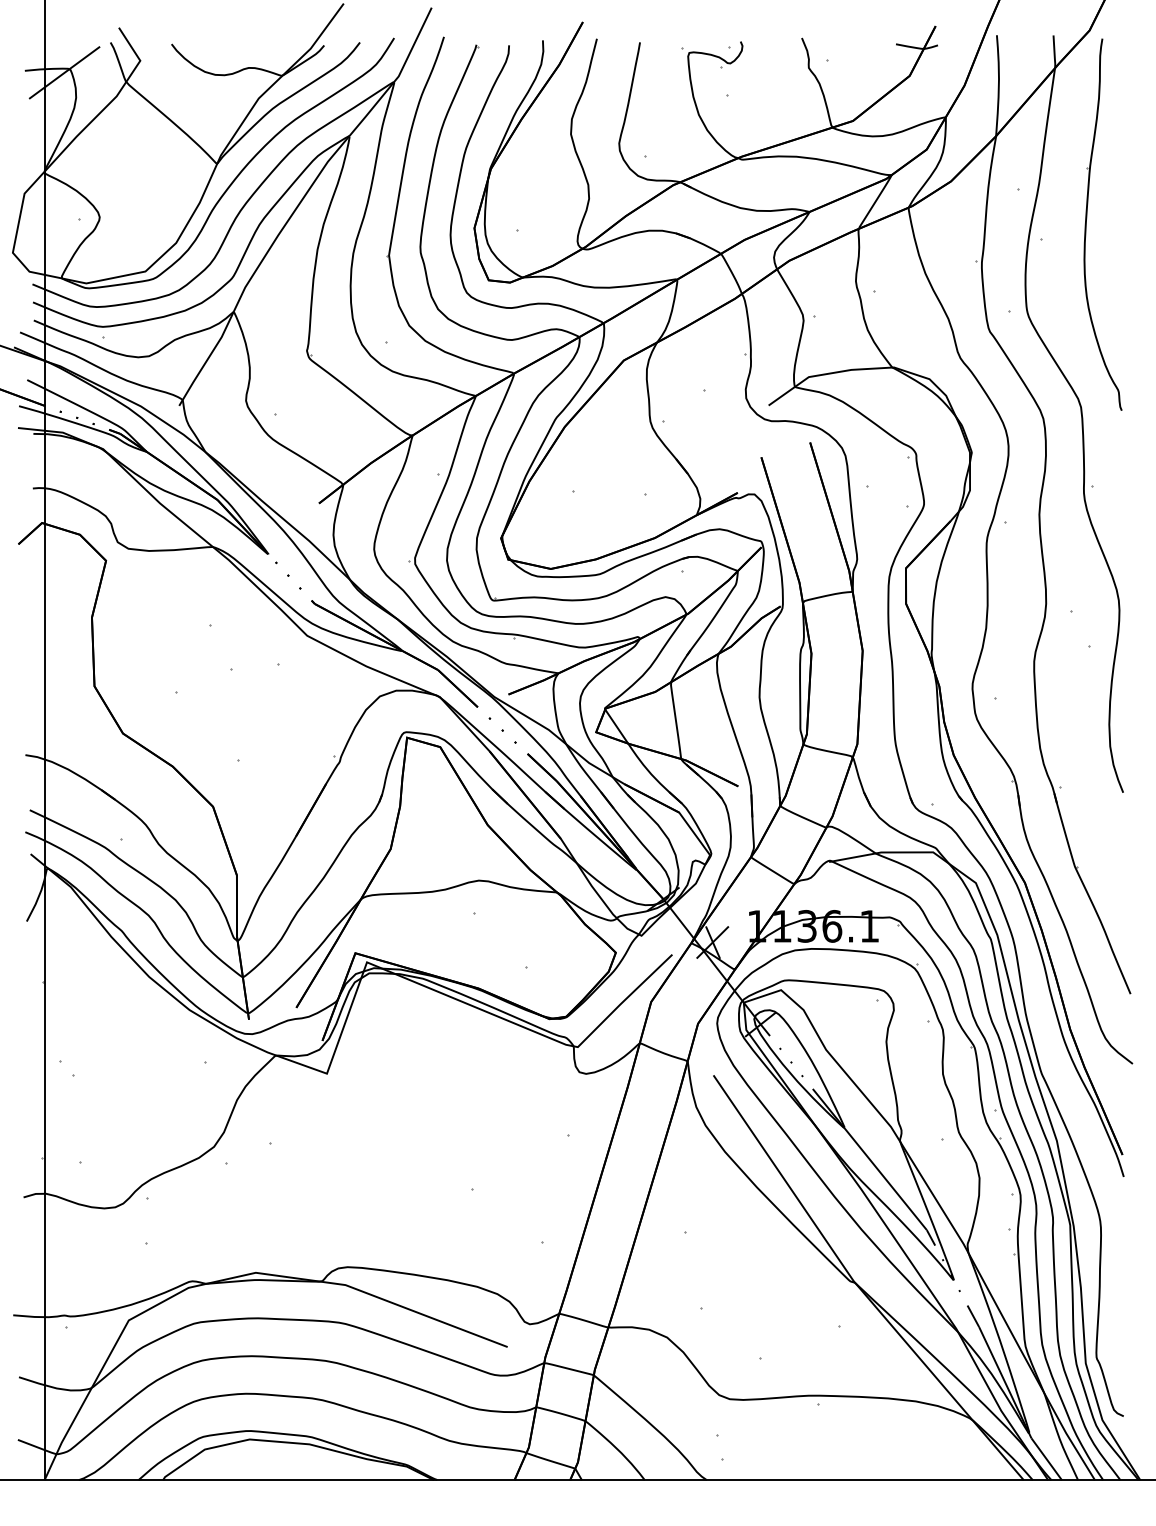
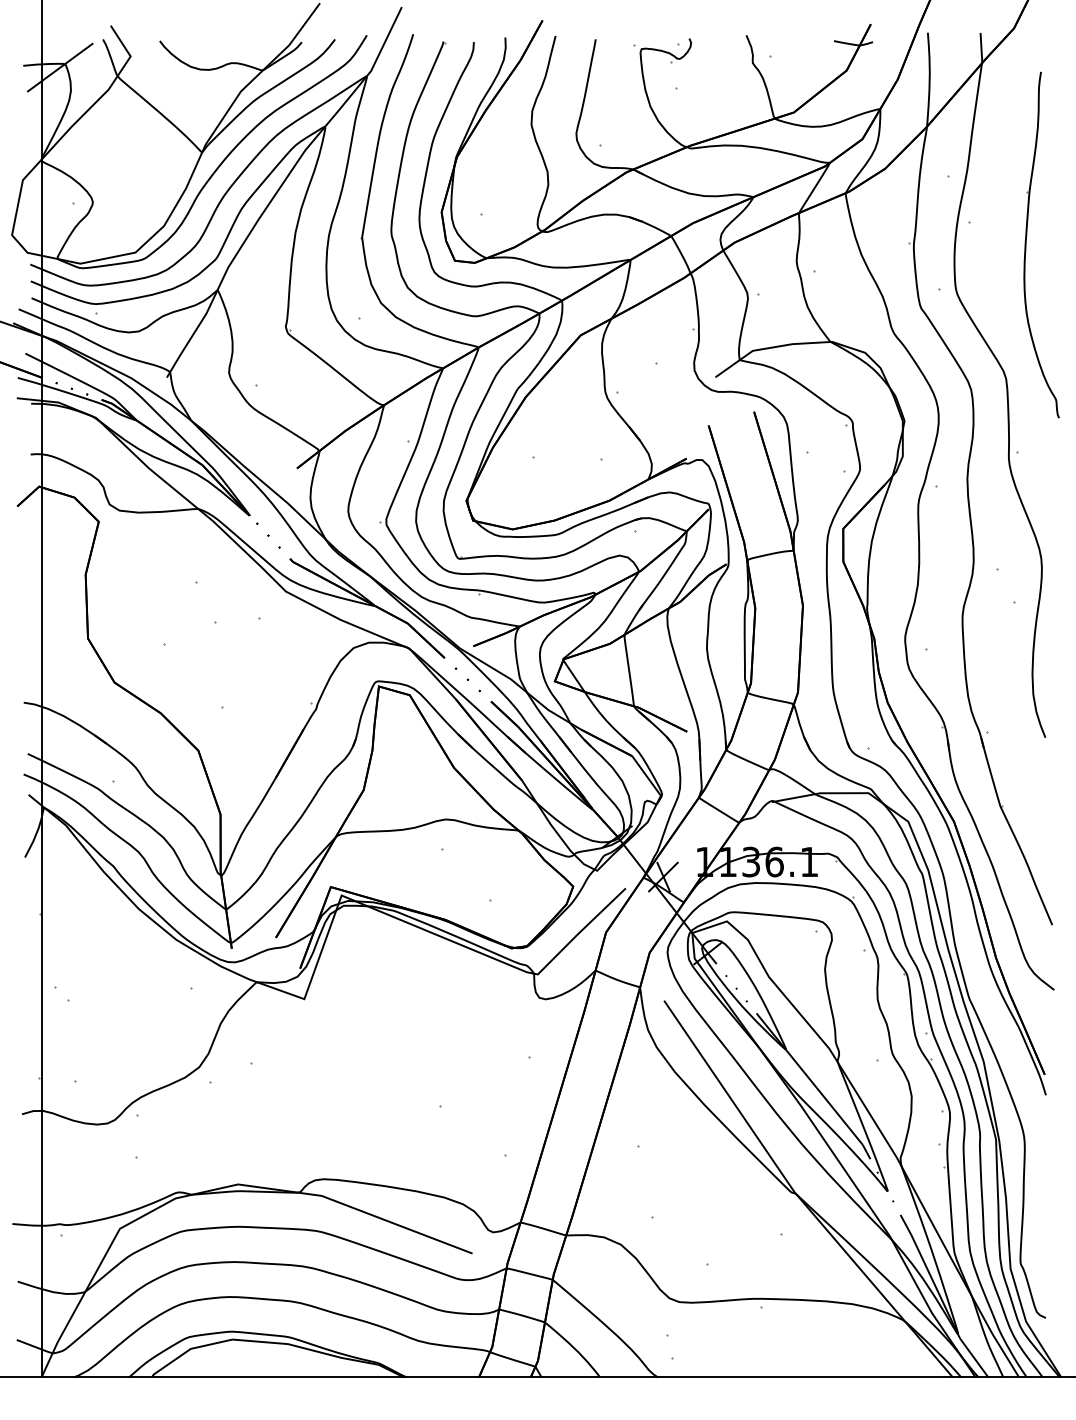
part: (1086, 224) -> (1026, 244), moved

